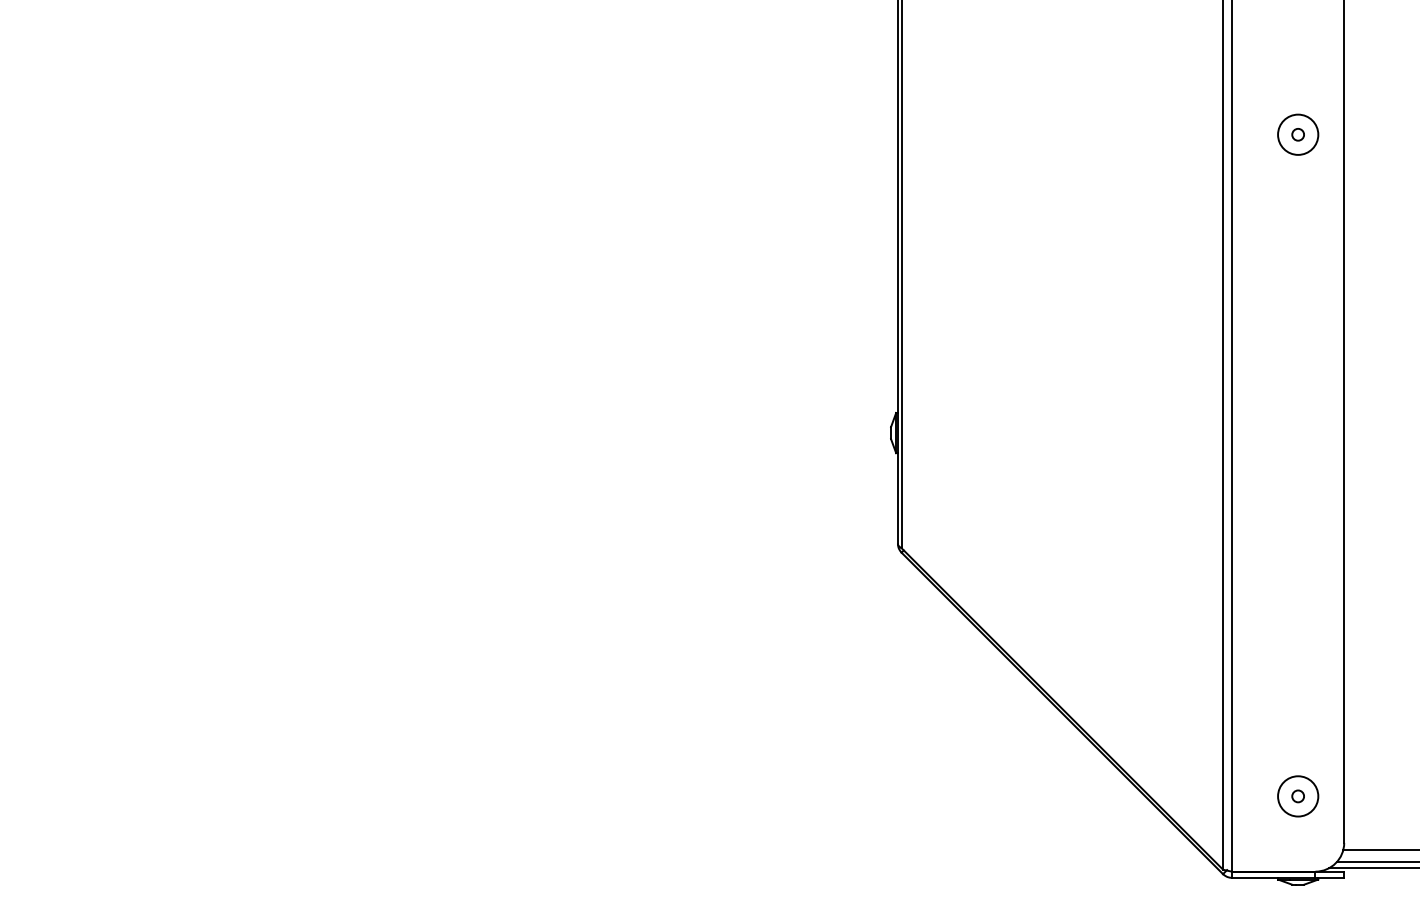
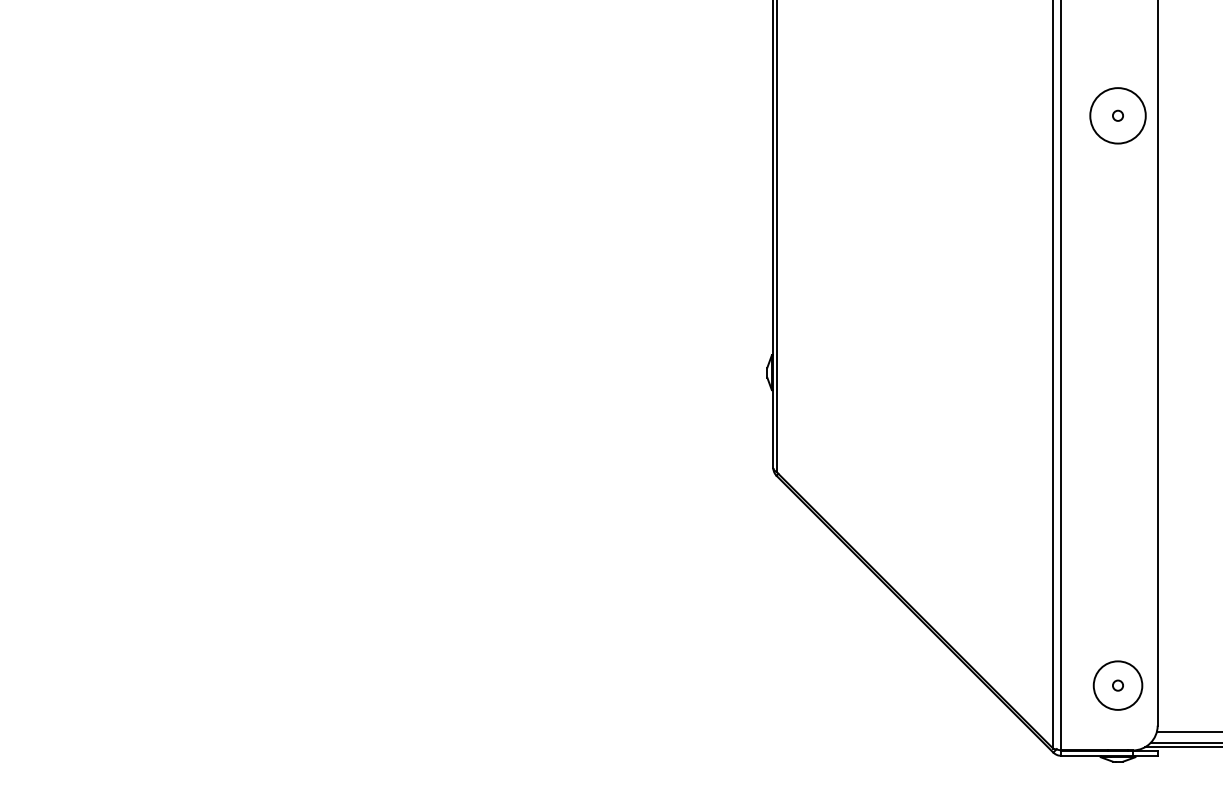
circle: (1298, 134) -> (1118, 115), size x1.6
circle: (1298, 796) -> (1118, 685), size x1.4

